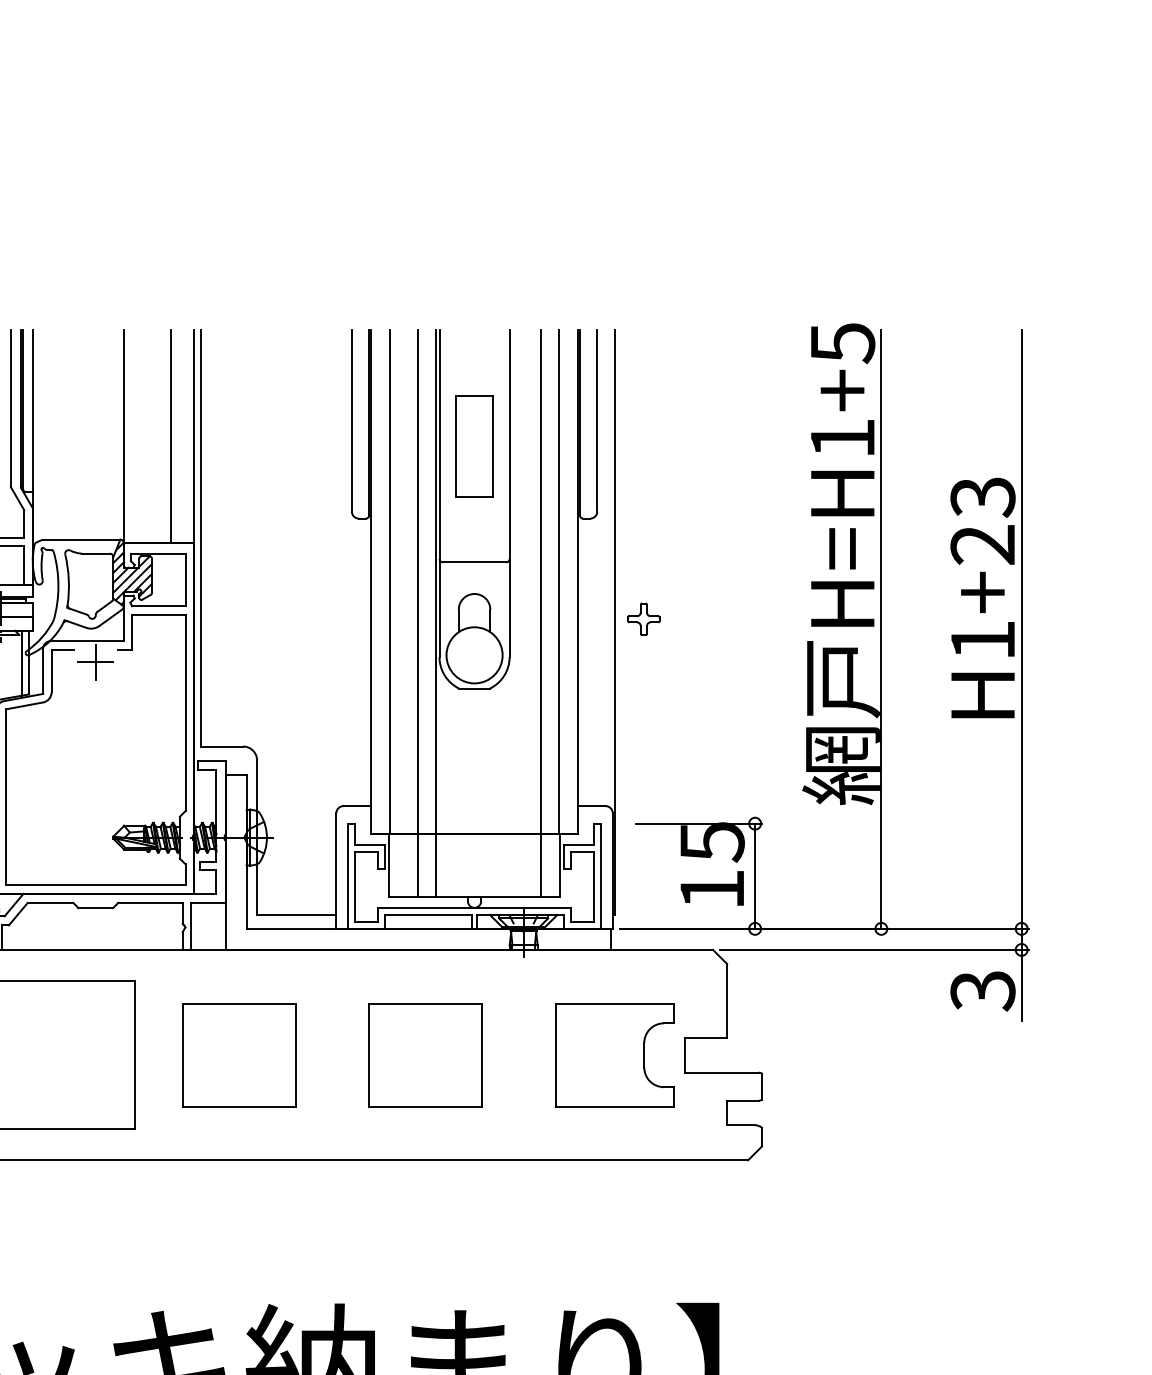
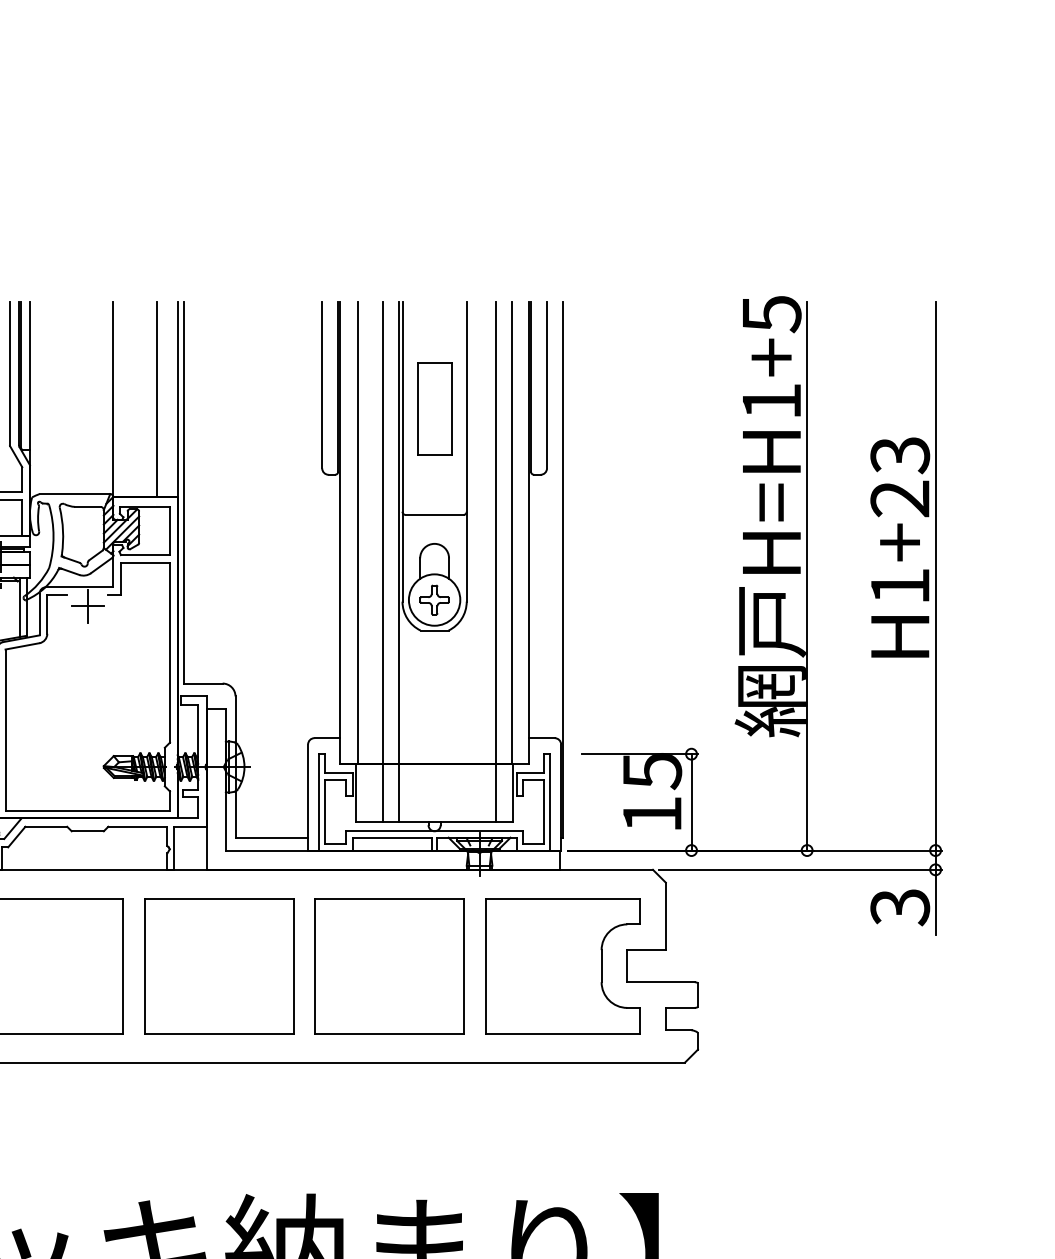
part: (643, 618) -> (434, 599), moved
part: (239, 1055) -> (219, 966), size x1.43
part: (425, 1055) -> (389, 966), size x1.43
part: (614, 1055) -> (562, 966), size x1.43

